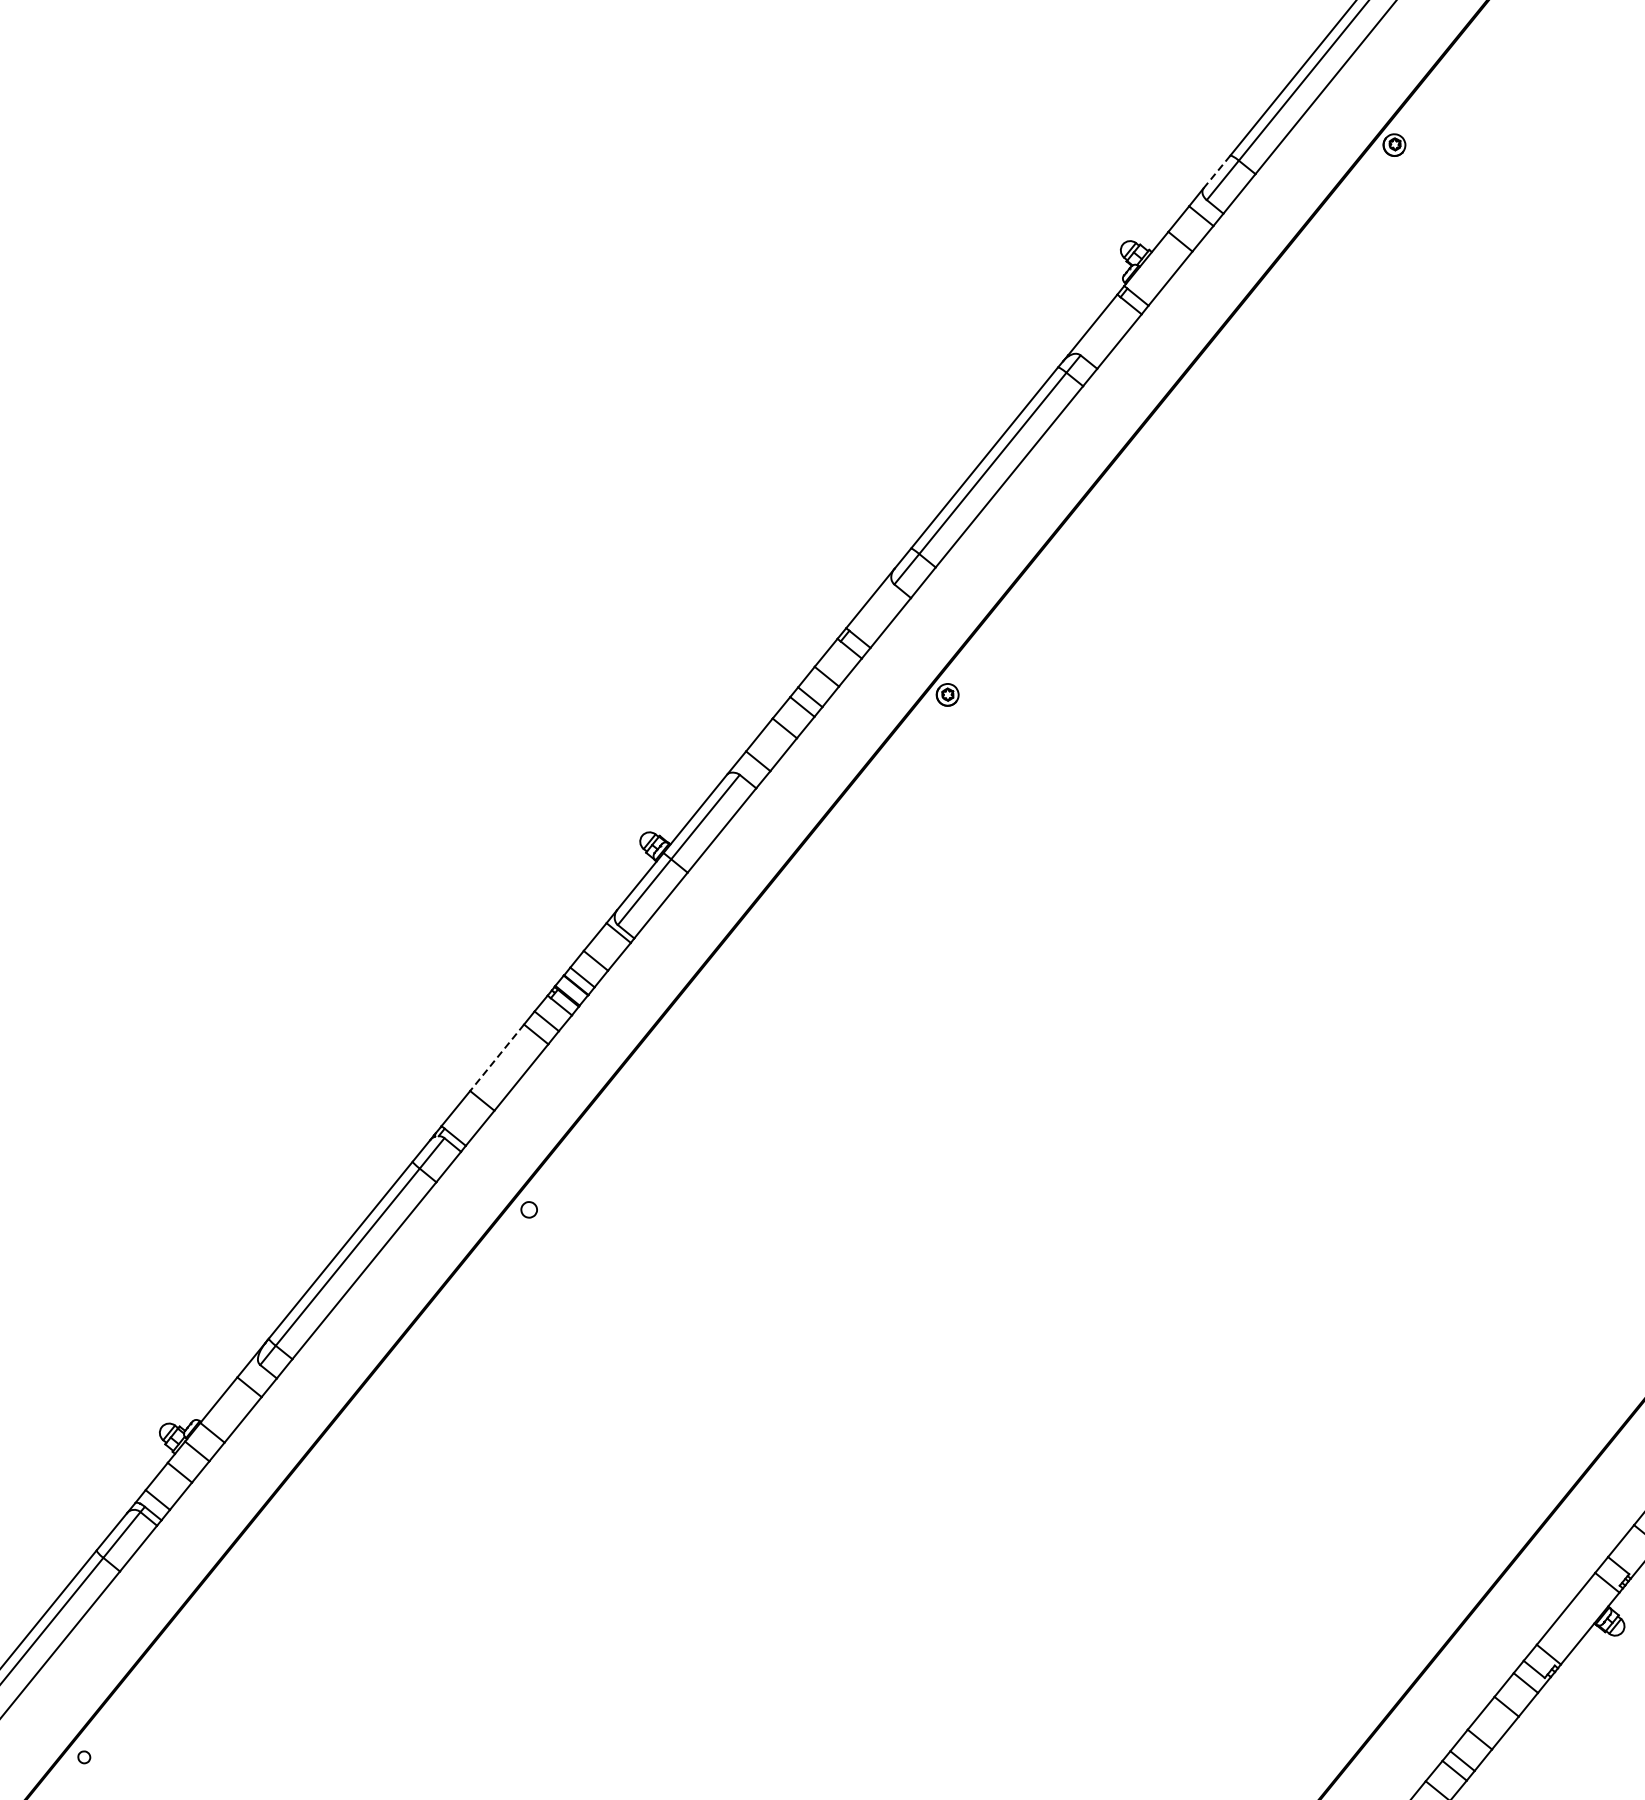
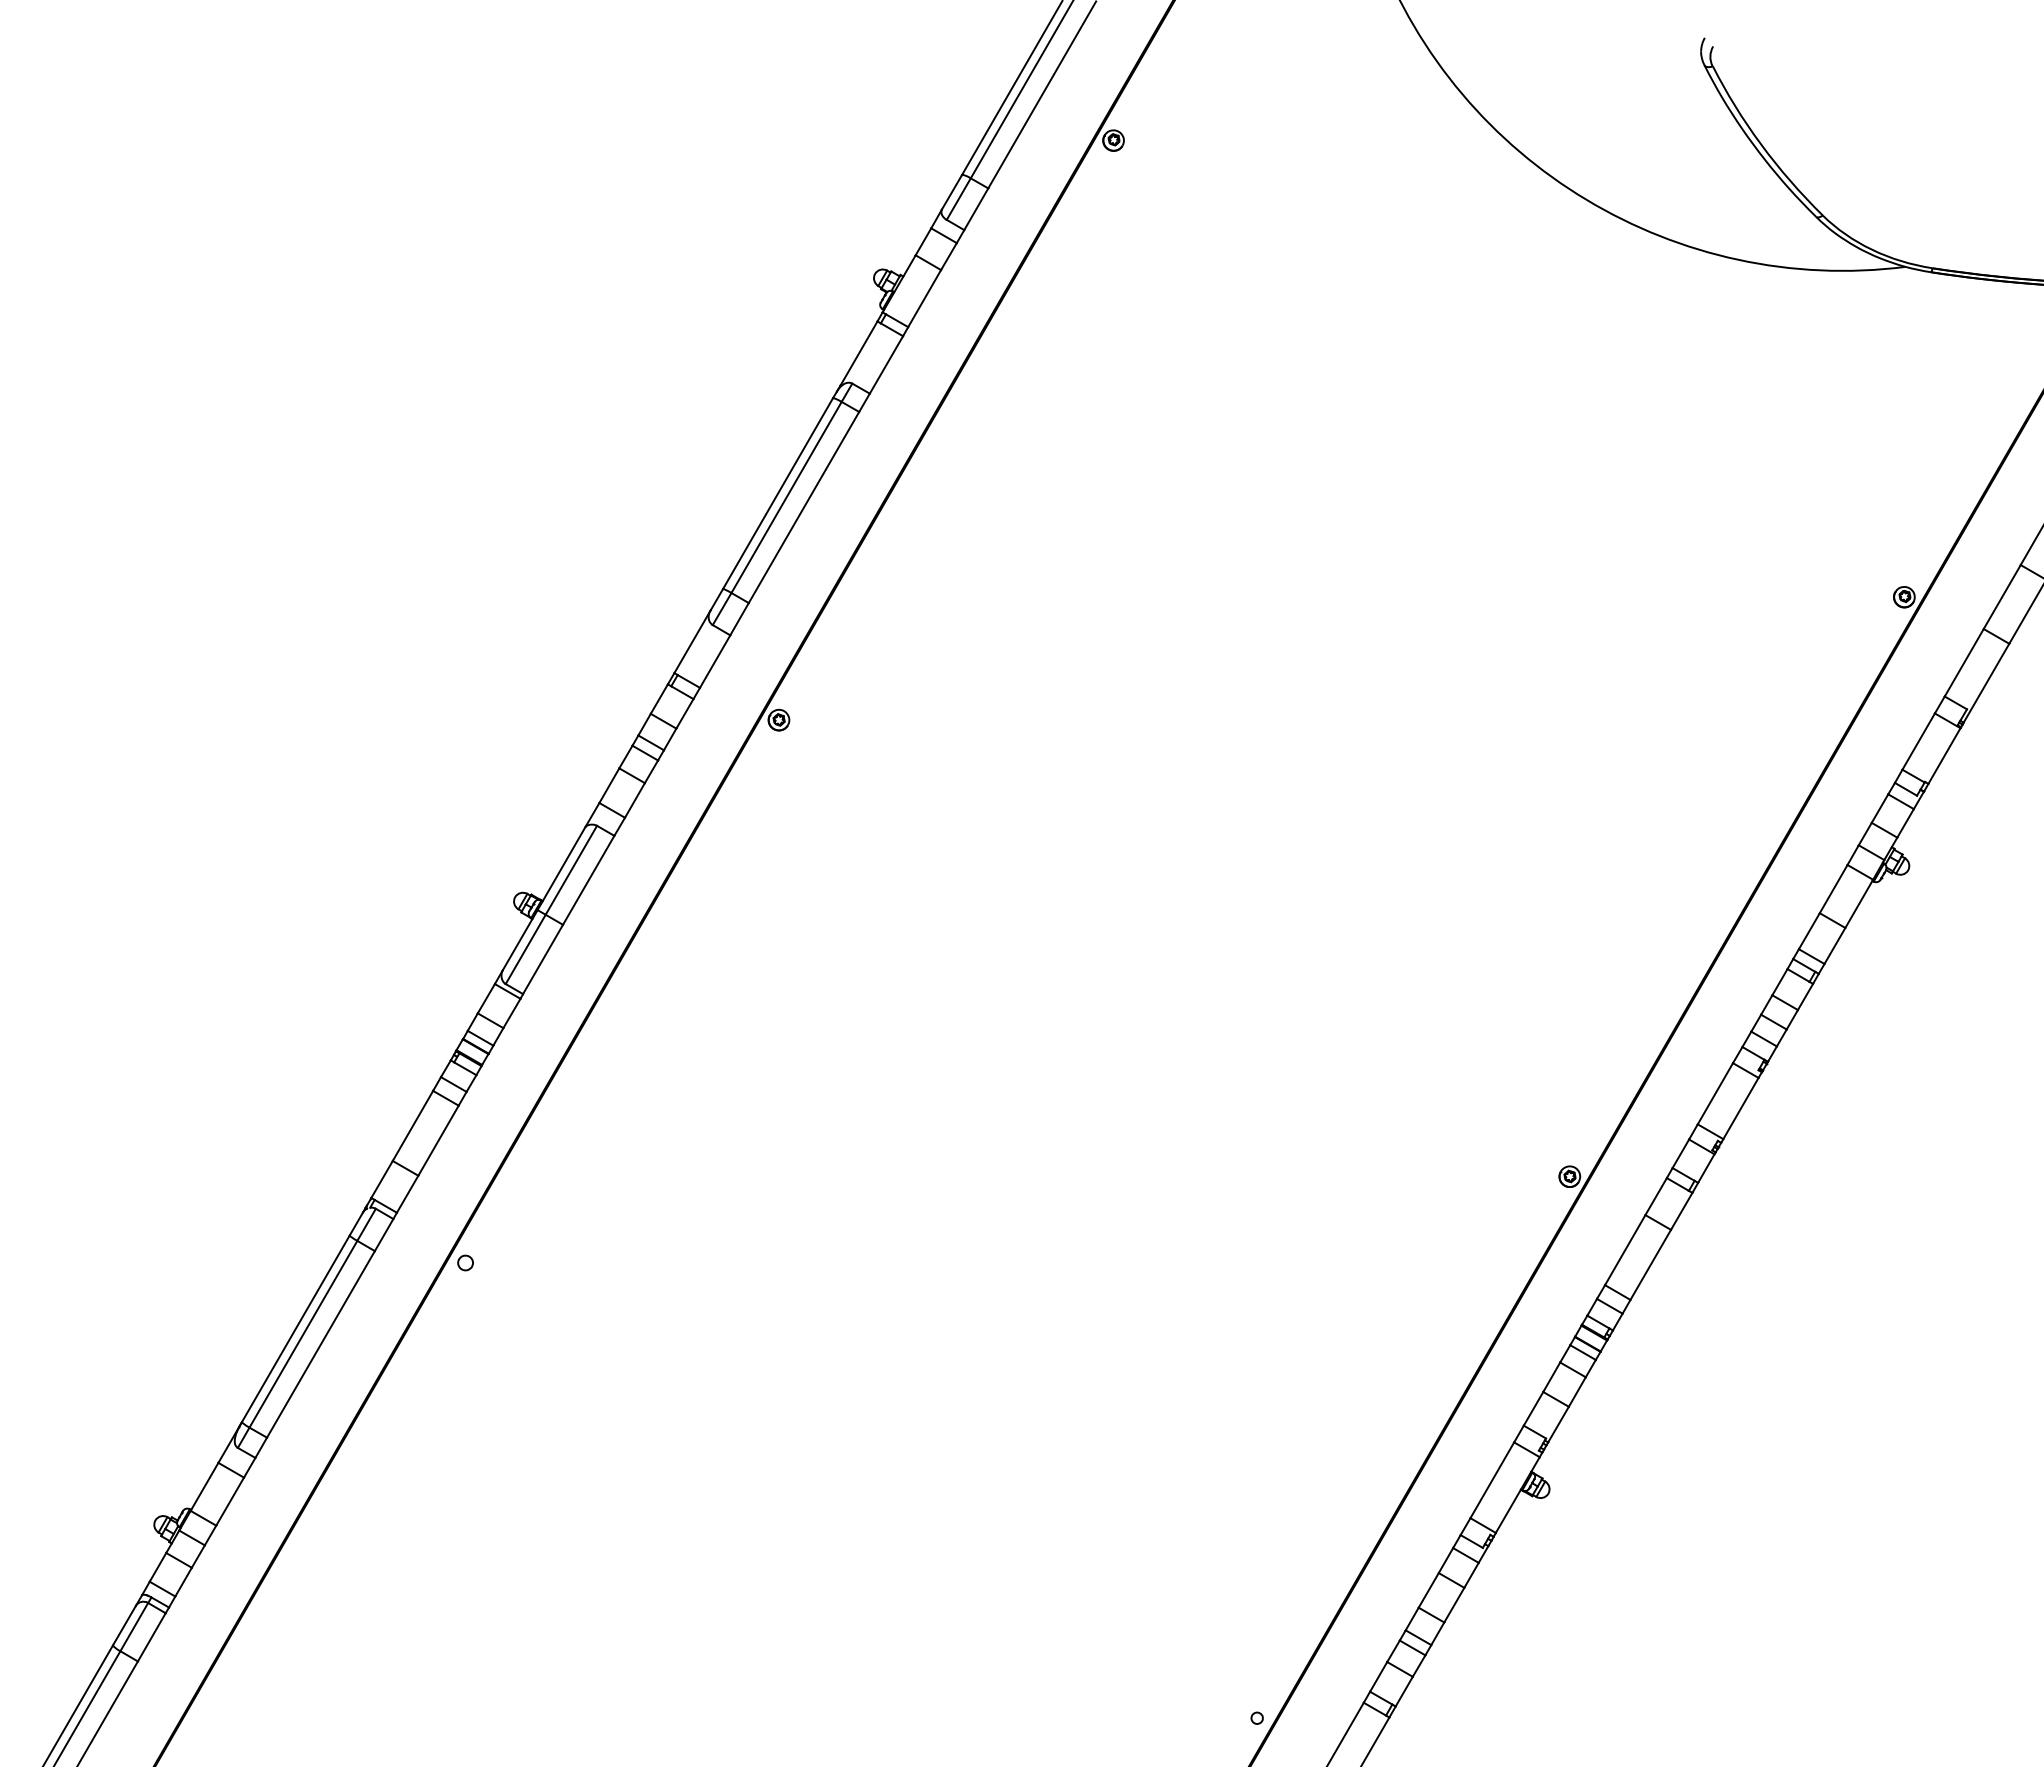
line: (1216, 172) -> (951, 192), dashed -> solid
line: (496, 1058) -> (412, 1126), dashed -> solid

